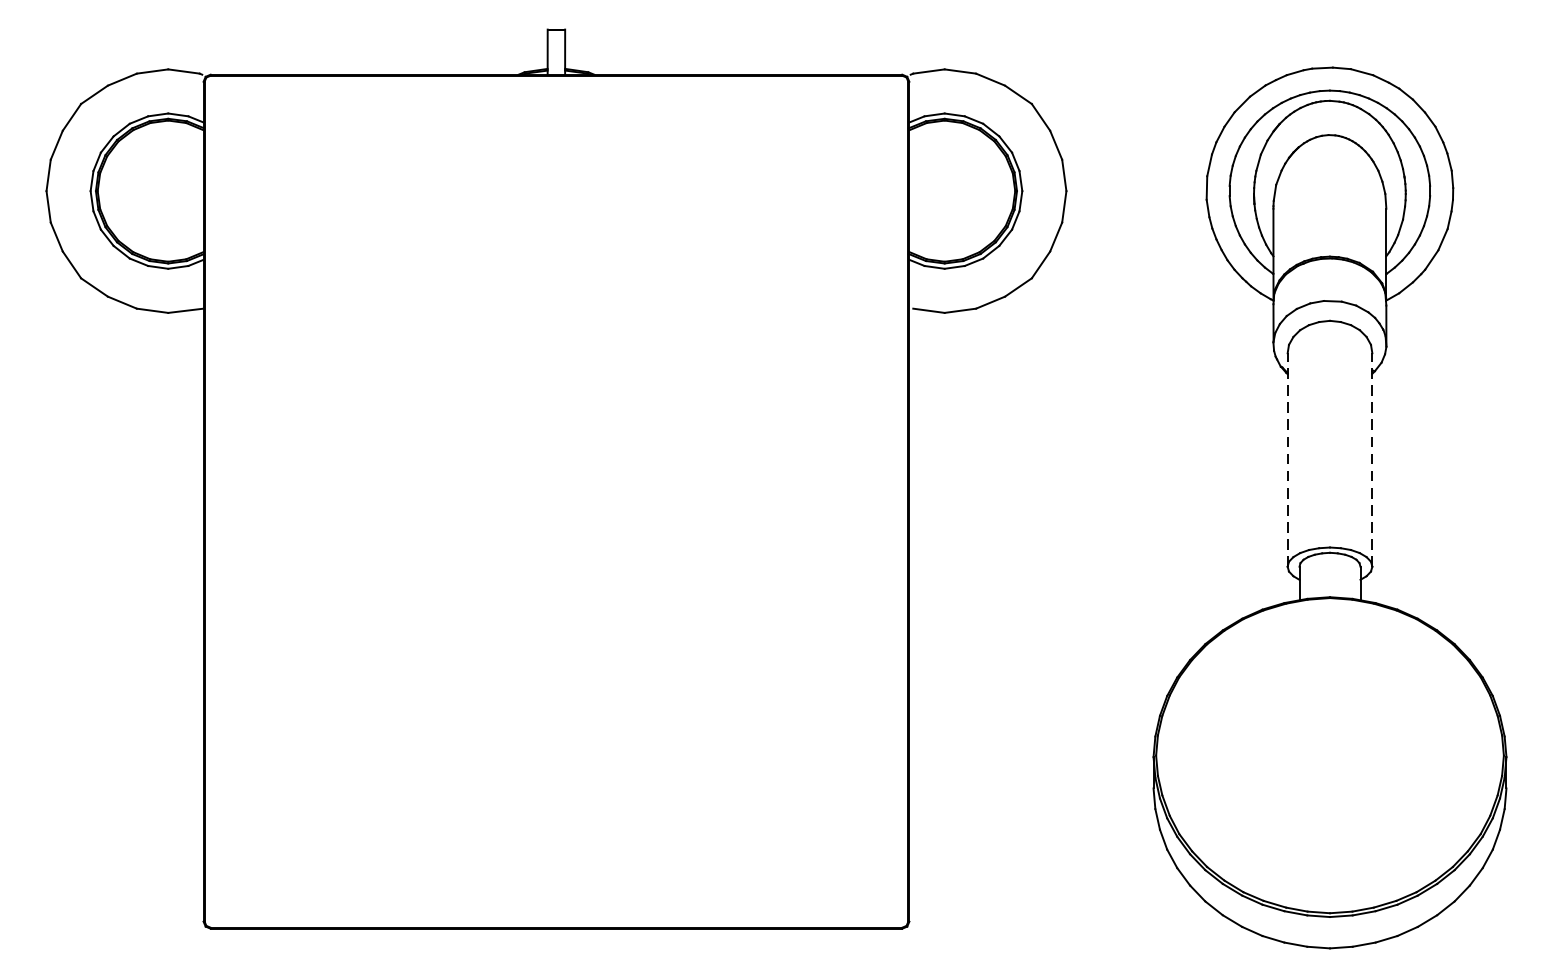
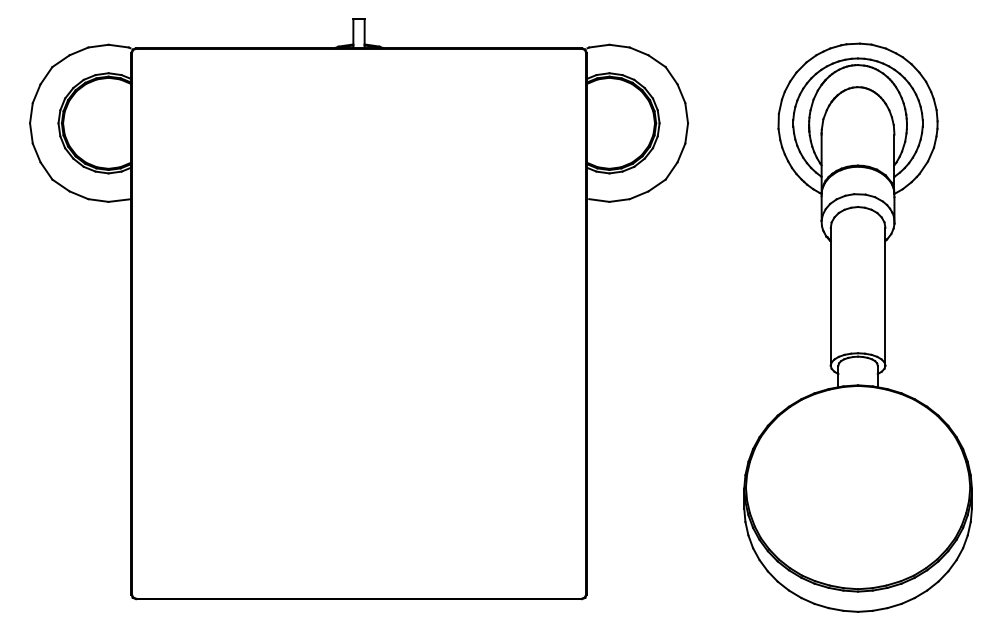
line: (1287, 459) -> (830, 296), dashed -> solid
line: (1372, 459) -> (885, 296), dashed -> solid

